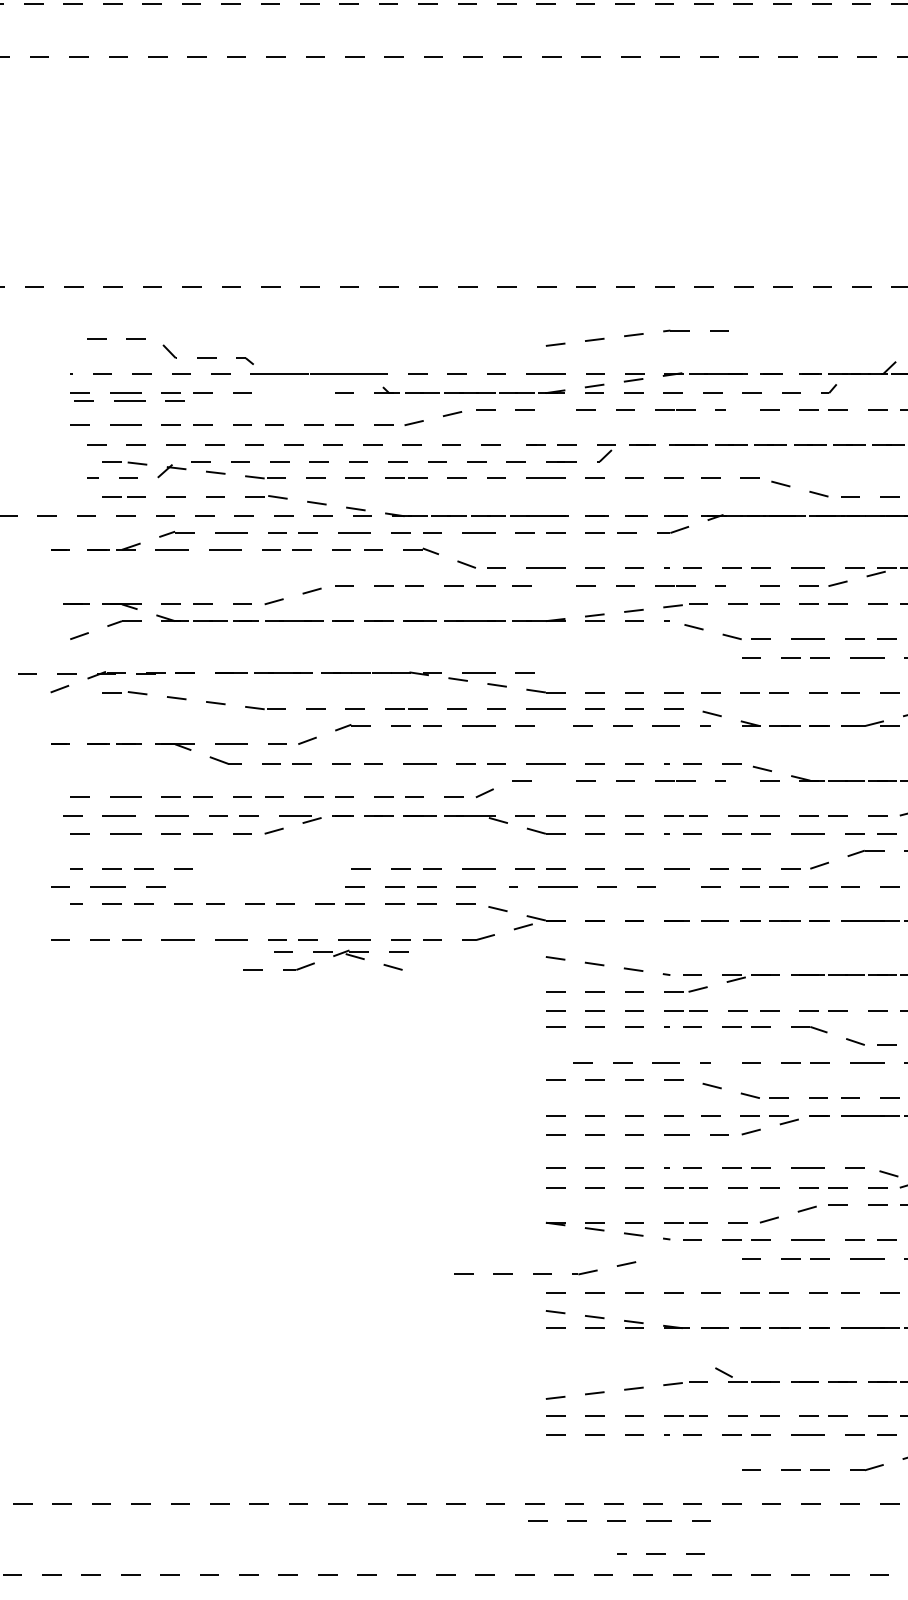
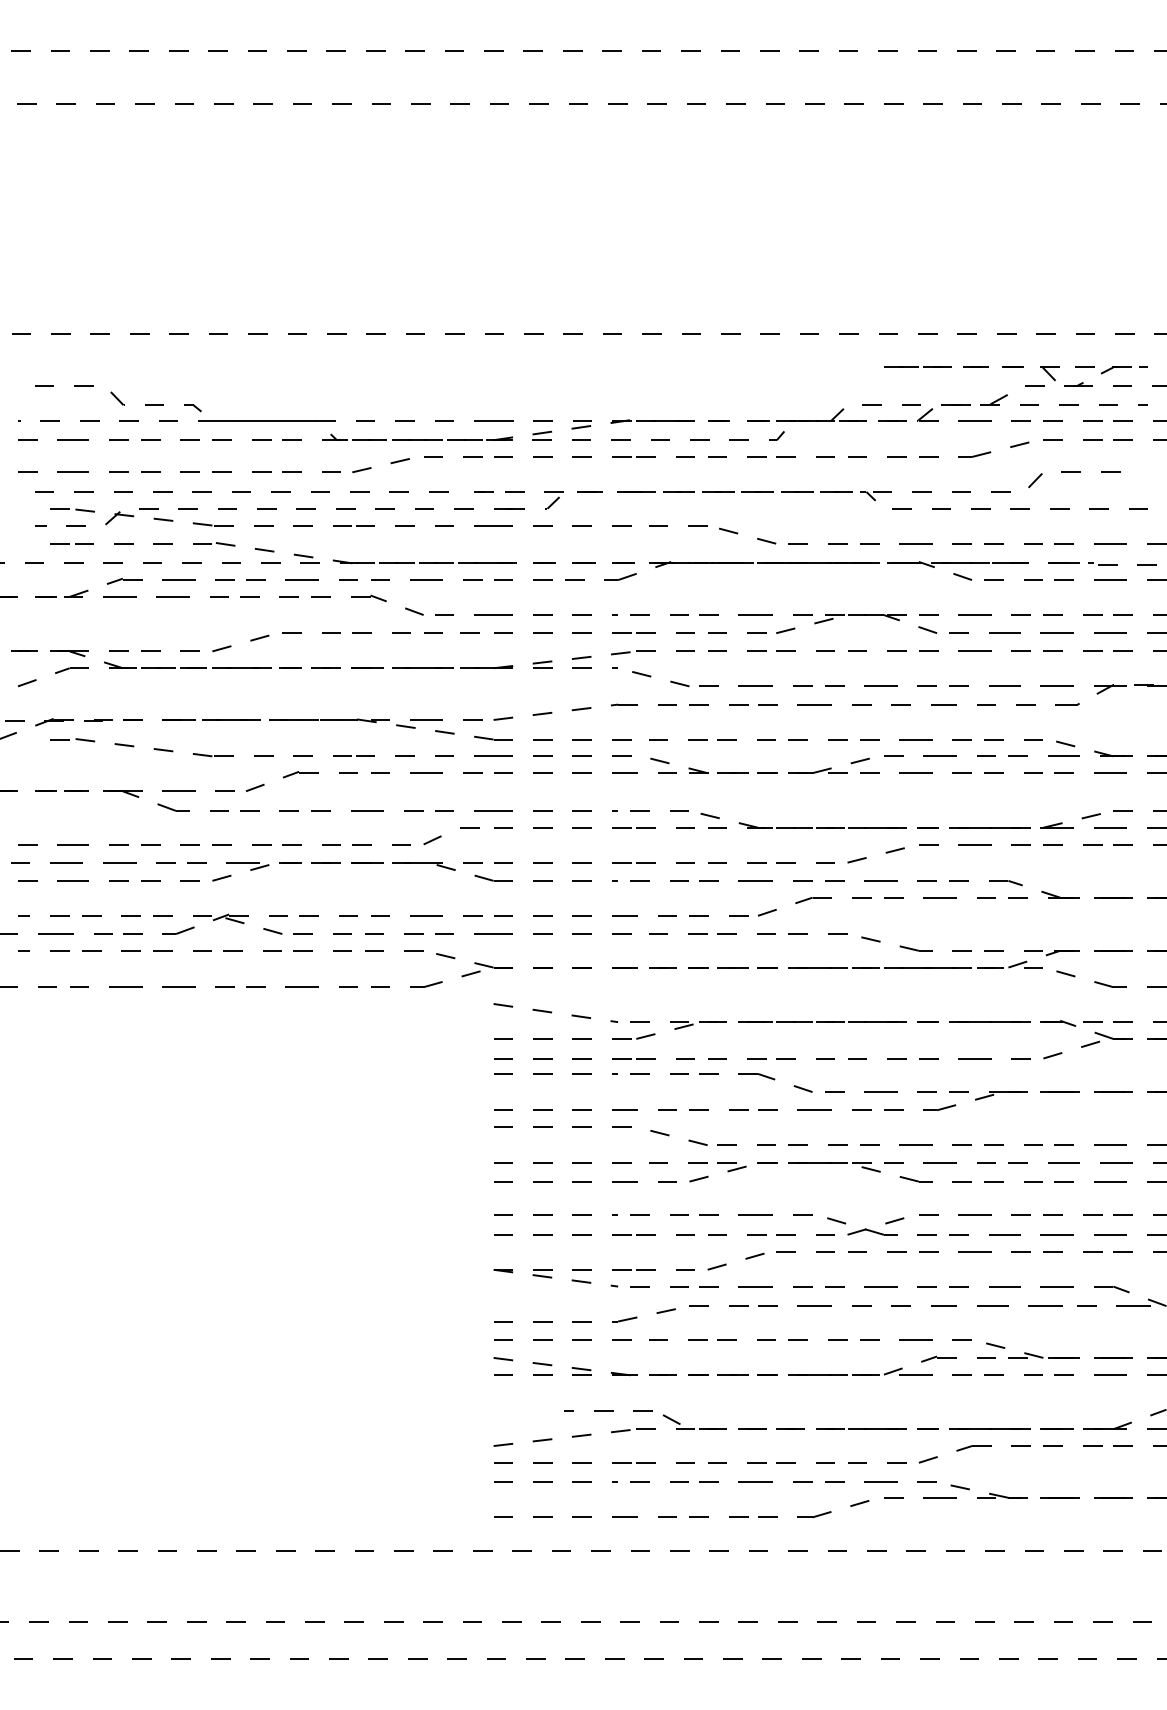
part: (636, 337) -> (584, 711), moved
line: (283, 392) -> (231, 439), added
line: (129, 400) -> (77, 447), removed
part: (646, 409) -> (594, 456), size x1.43
part: (646, 585) -> (594, 632), size x1.43
part: (637, 725) -> (585, 772), size x1.43
part: (646, 780) -> (594, 827), size x1.43
part: (585, 886) -> (533, 933), size x1.43
part: (325, 952) -> (205, 916), moved
part: (637, 1062) -> (585, 1109), size x1.43
part: (544, 1268) -> (584, 1315), moved
part: (619, 1520) -> (585, 1516), moved
line: (660, 1553) -> (608, 1410), moved

